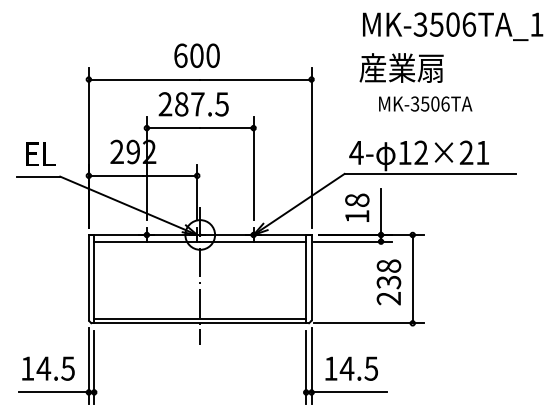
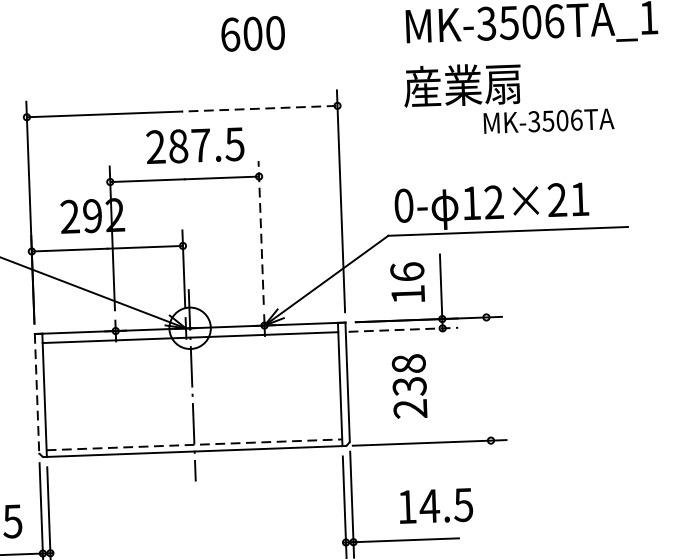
text: (196, 55) -> (252, 33), moved
line: (255, 79) -> (259, 108), solid -> dashed
text: (425, 103) -> (548, 120), moved
text: (193, 104) -> (195, 145), moved
text: (356, 152) -> (403, 205), 4- -> 0-
line: (253, 168) -> (261, 232), solid -> dashed
text: (357, 199) -> (407, 270), 18 -> 16
line: (353, 241) -> (404, 329), solid -> dashed
line: (88, 277) -> (36, 393), solid -> dashed
line: (412, 278) -> (488, 378), removed
text: (388, 282) -> (409, 386), moved
line: (200, 318) -> (194, 444), solid -> dashed
text: (351, 368) -> (435, 505), moved

